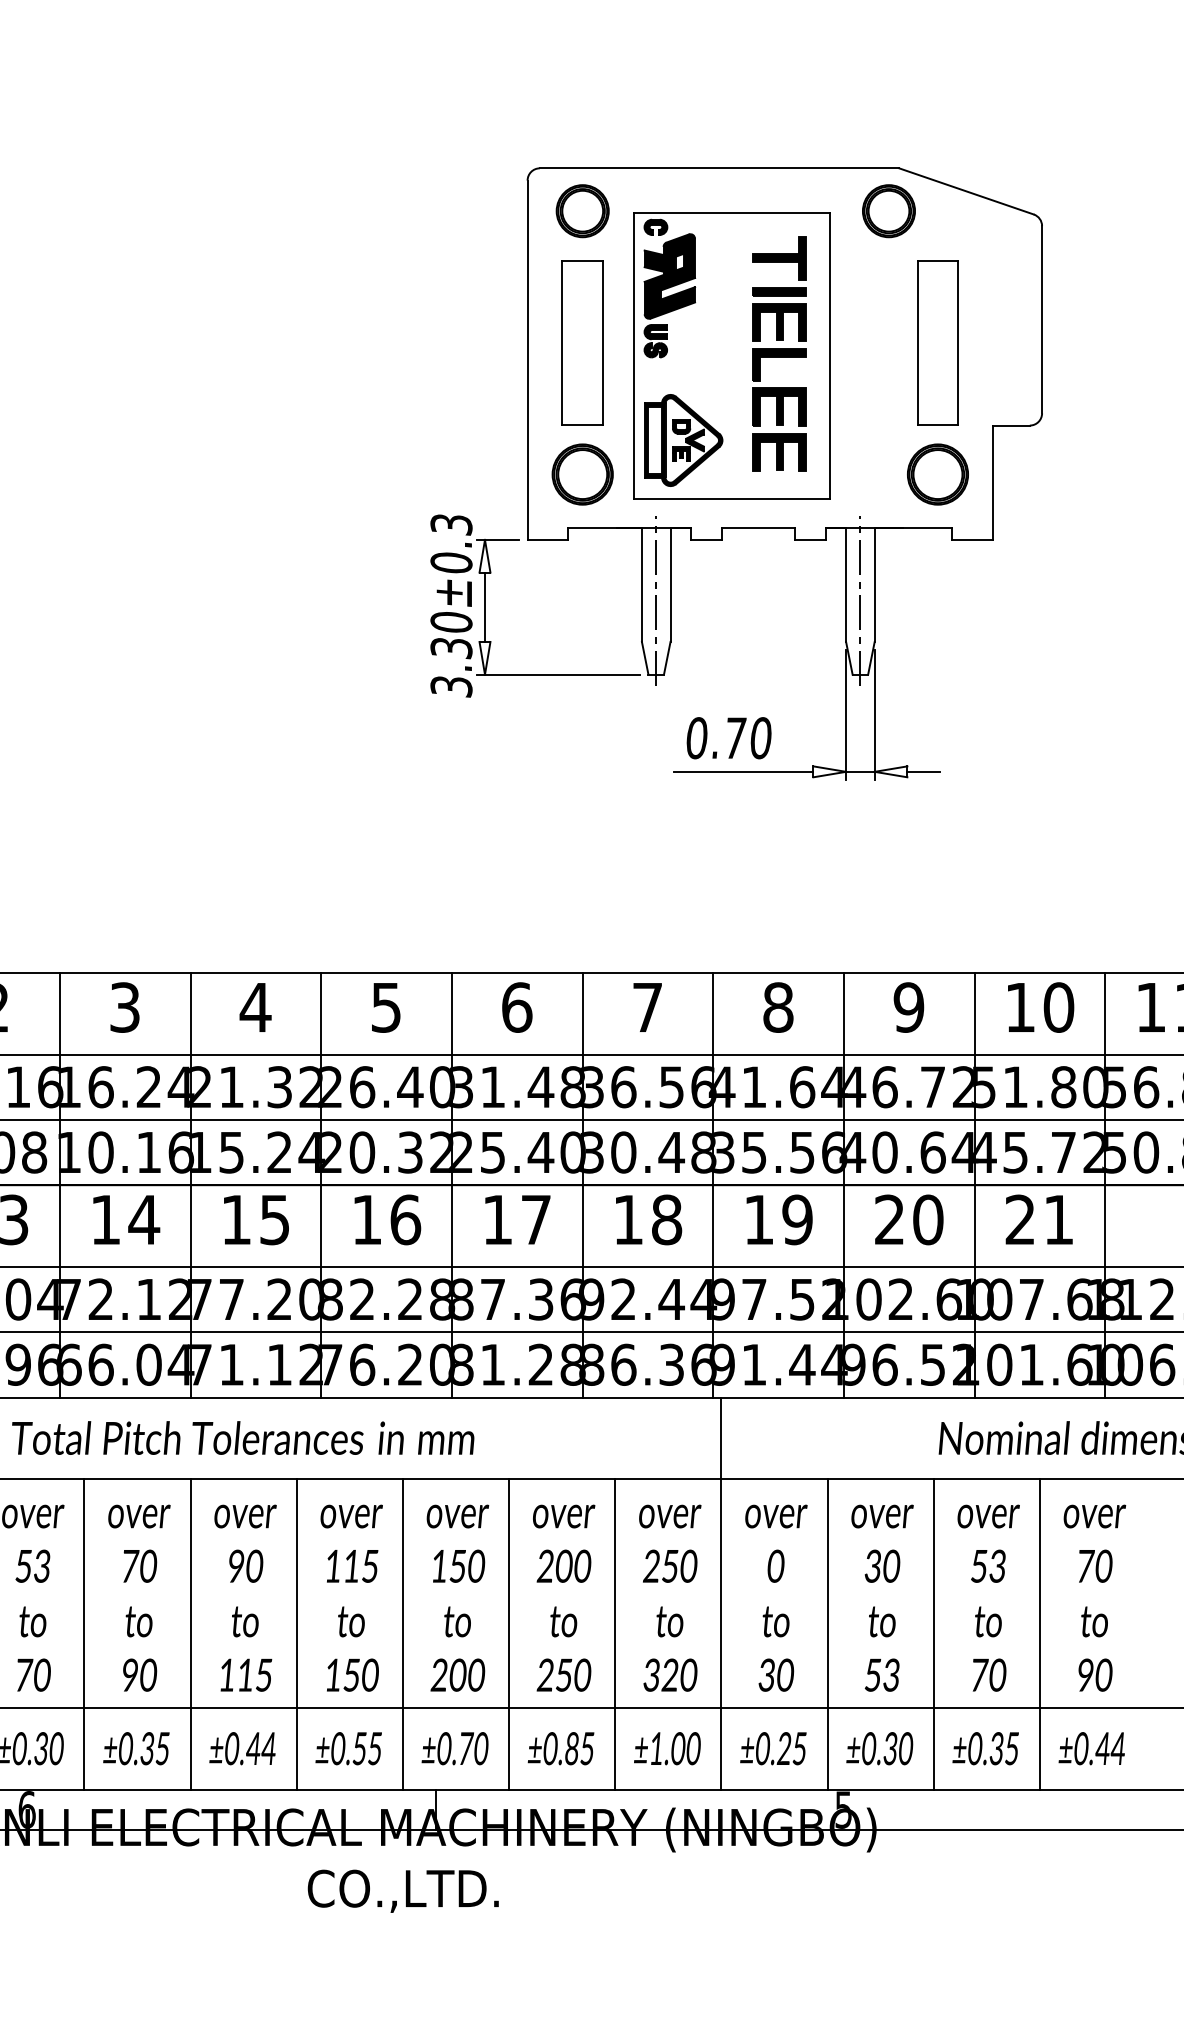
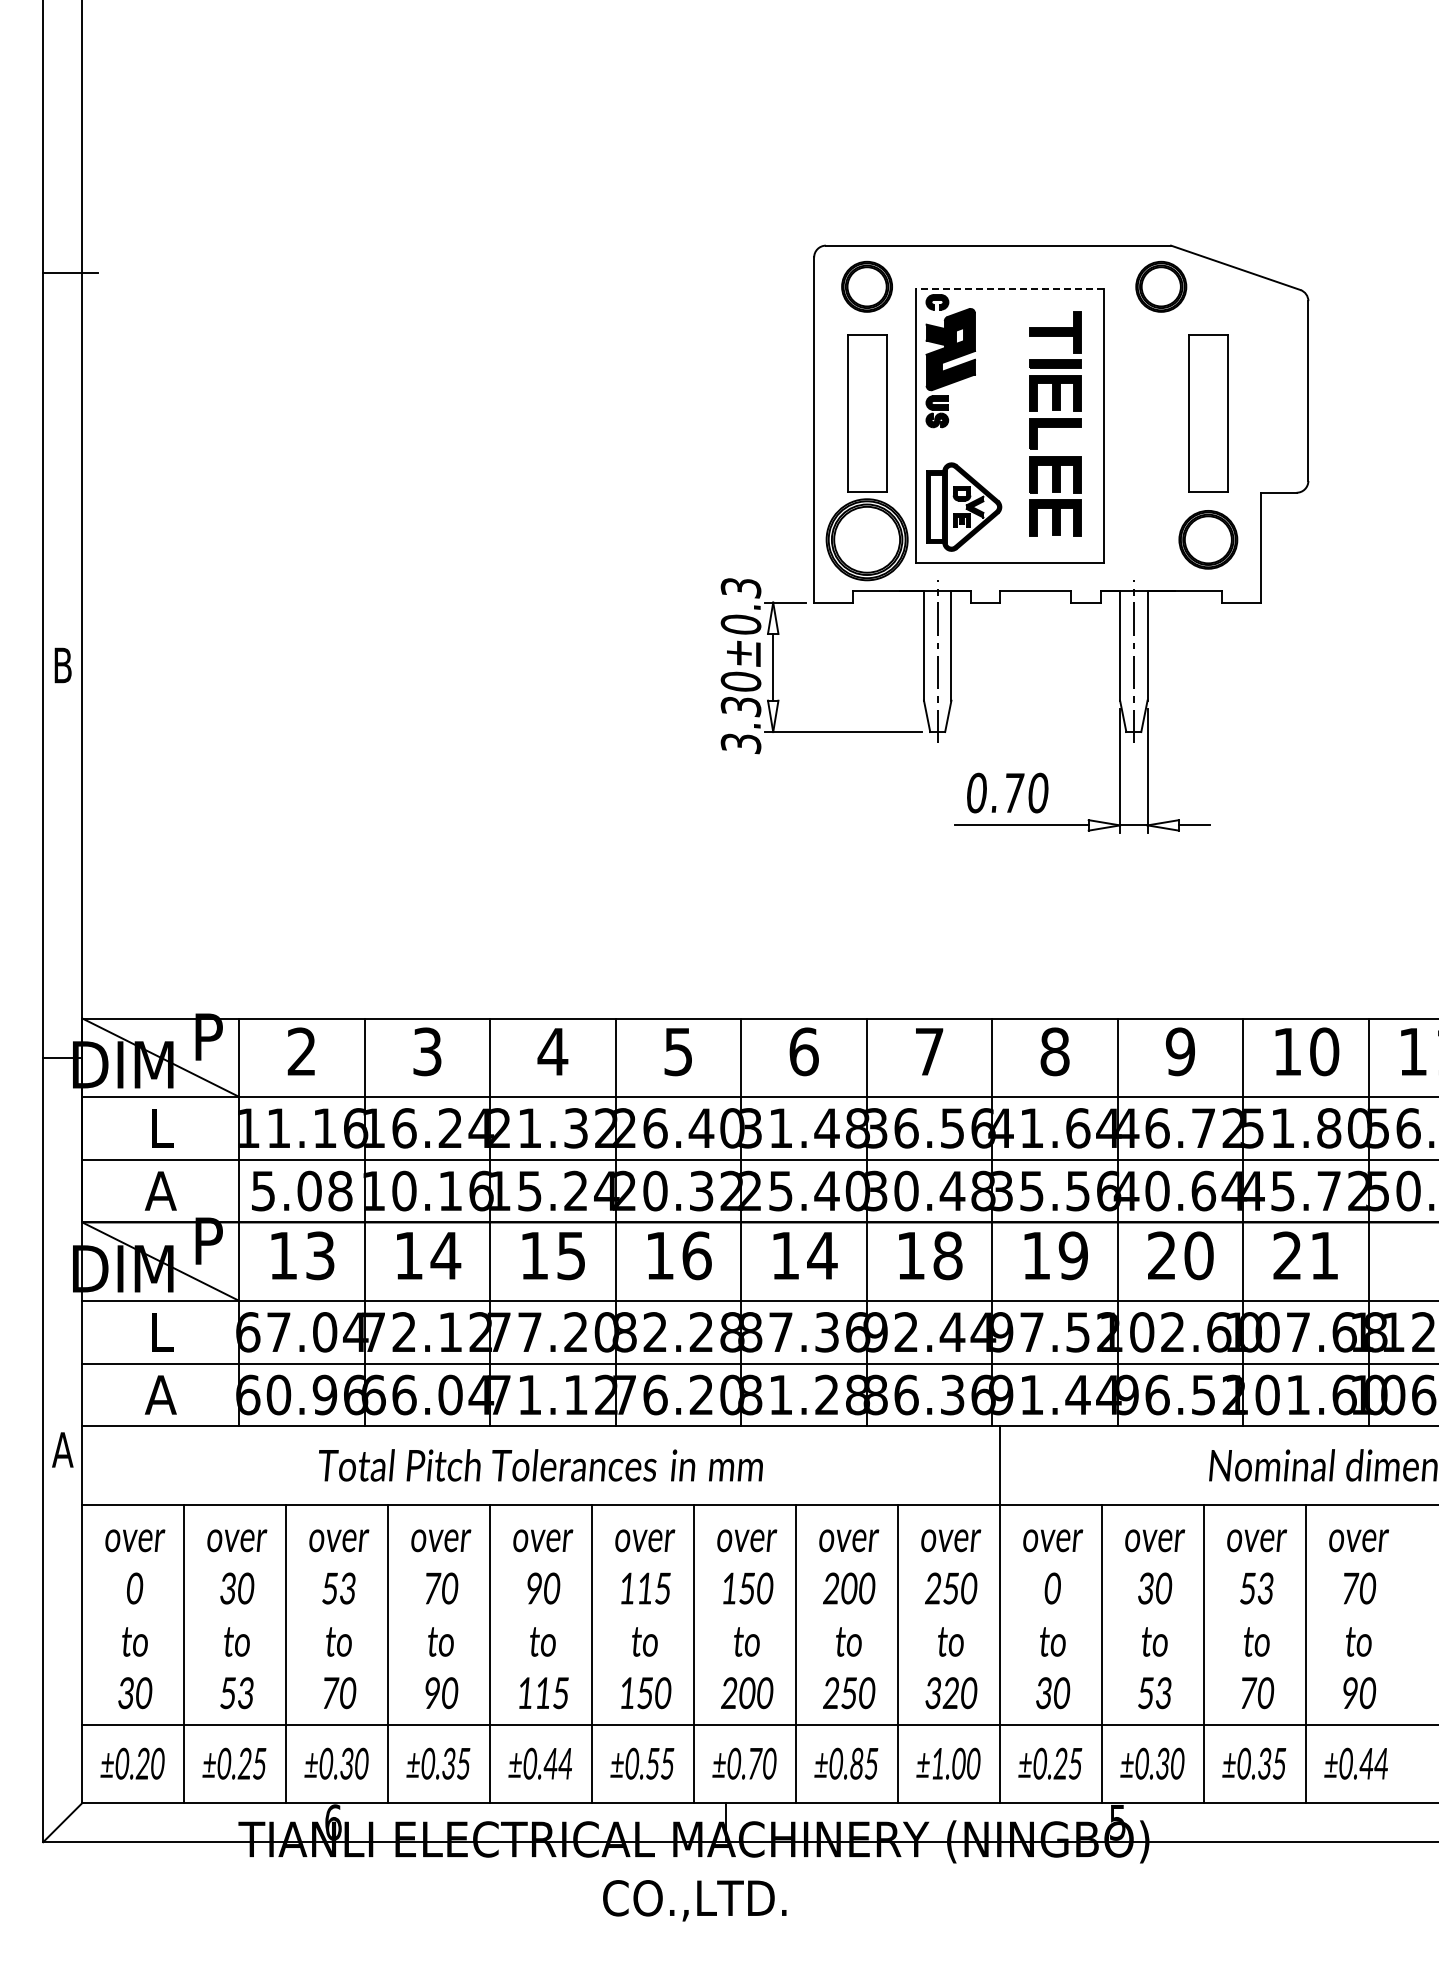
line: (730, 212) -> (1009, 288), solid -> dashed
part: (582, 474) -> (866, 539), size x1.4
text: (536, 1219) -> (822, 1255), 17 -> 14

